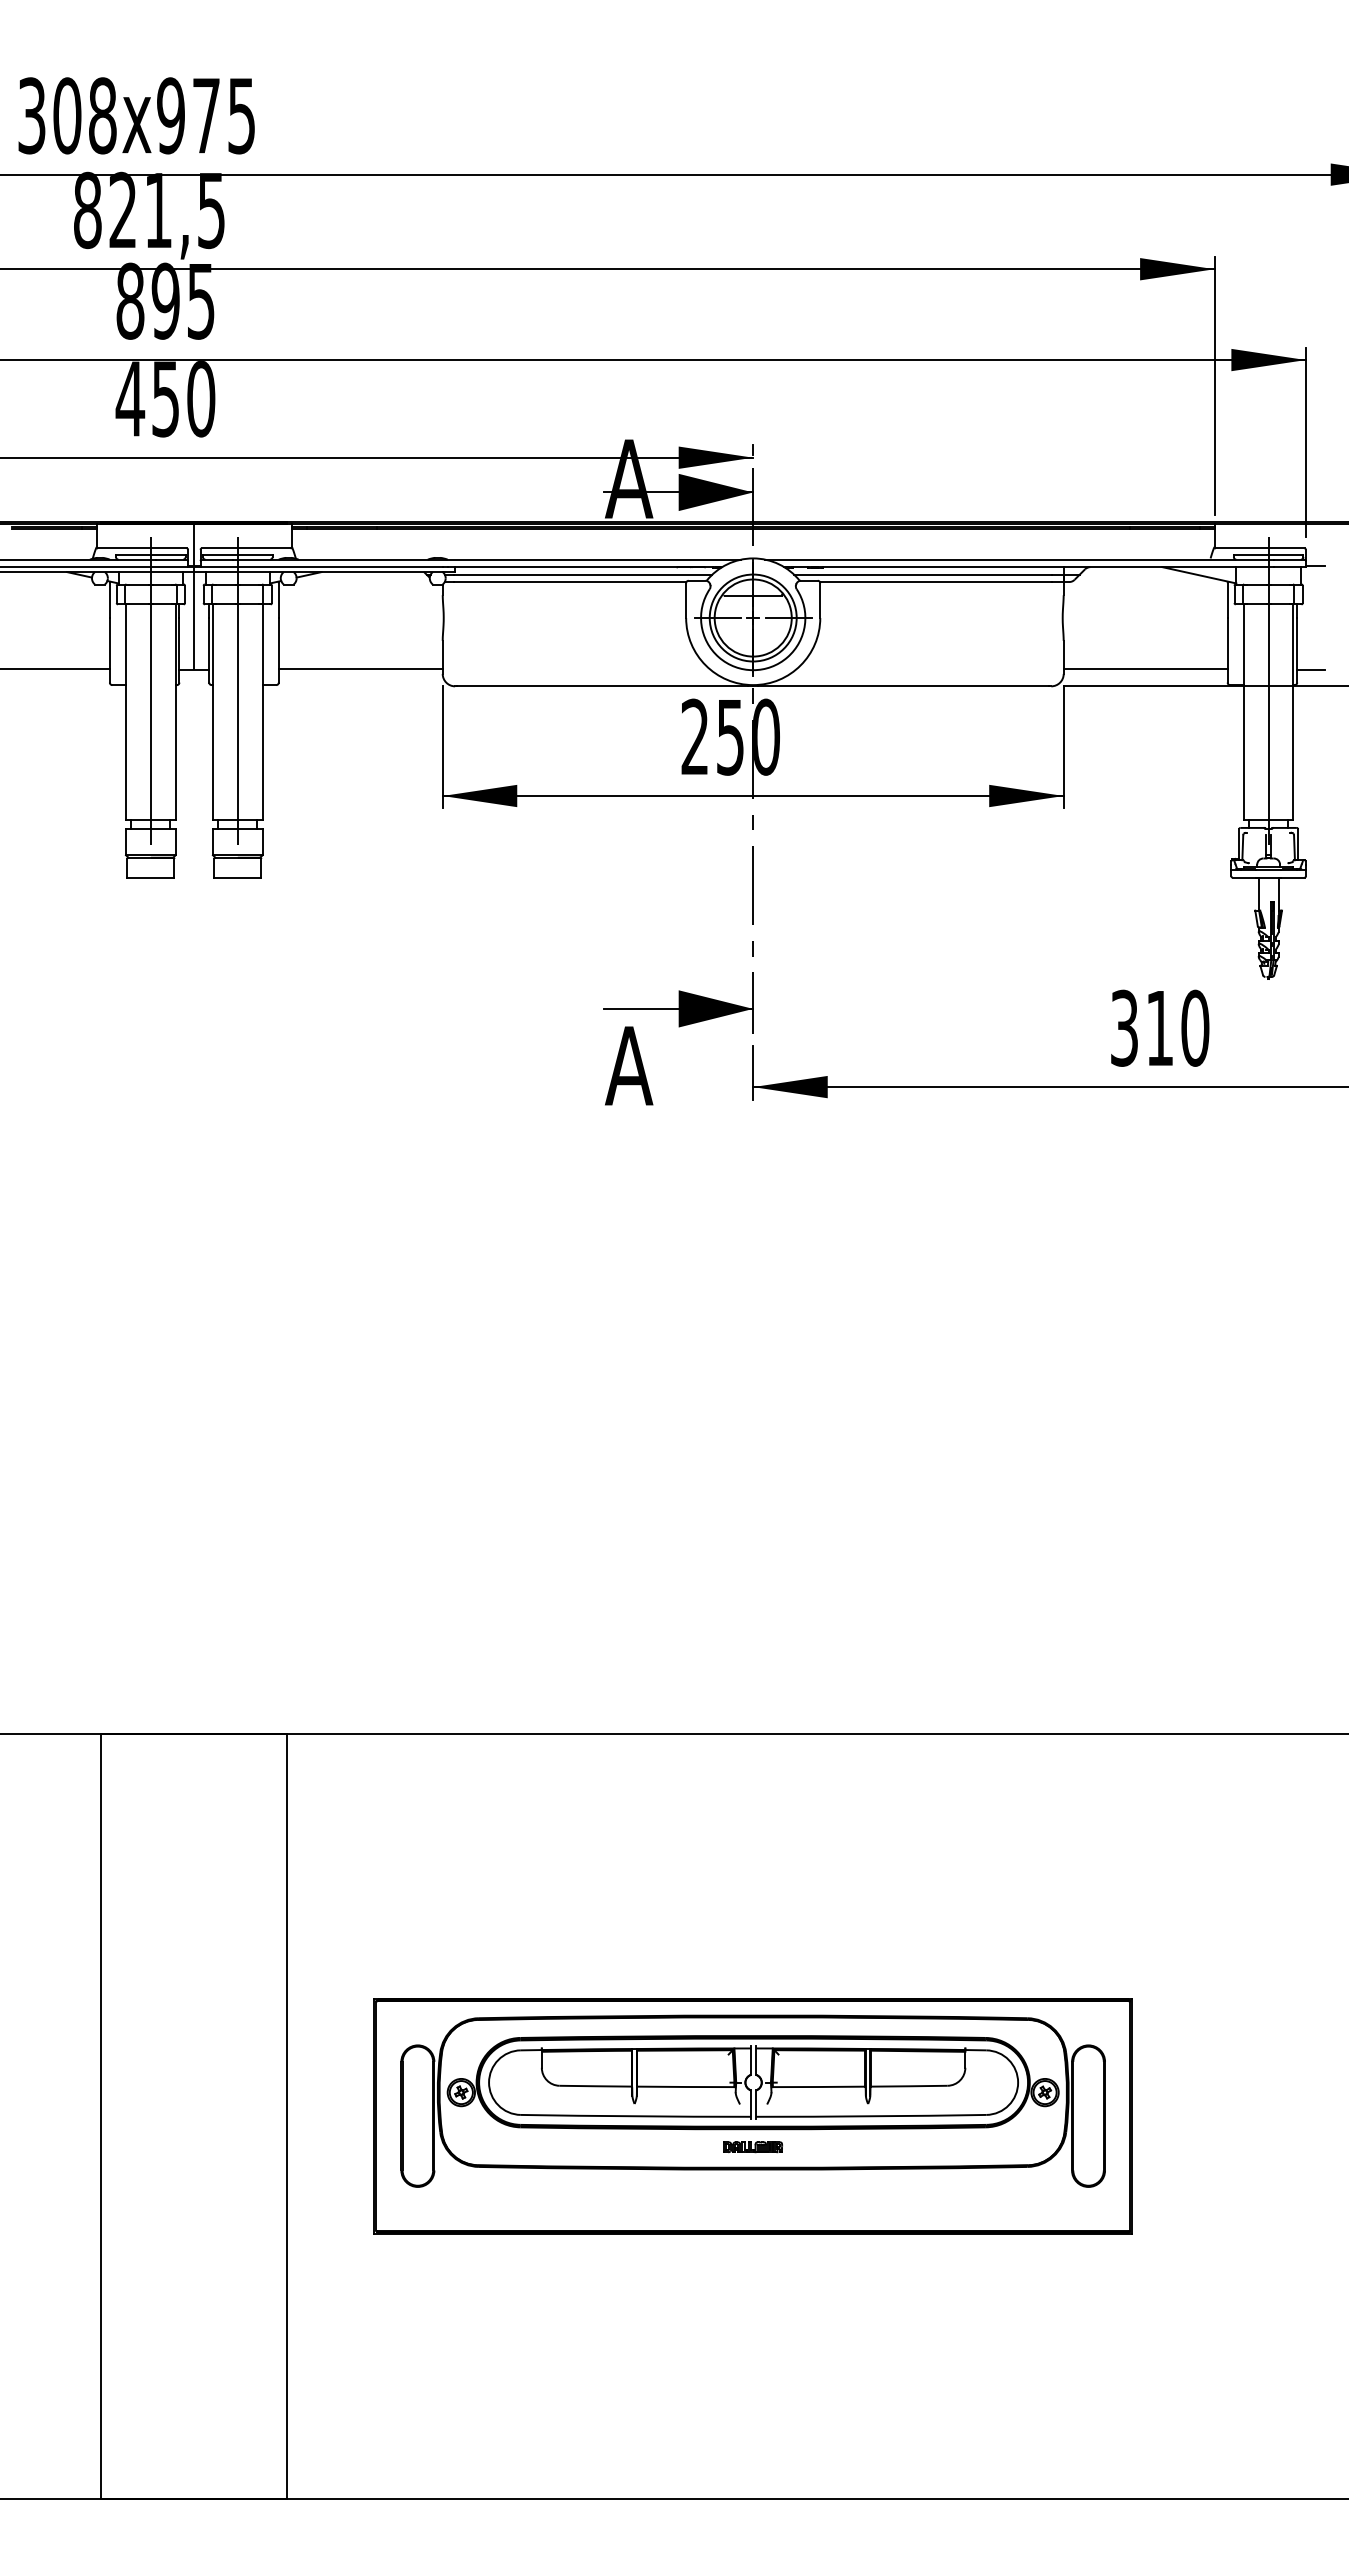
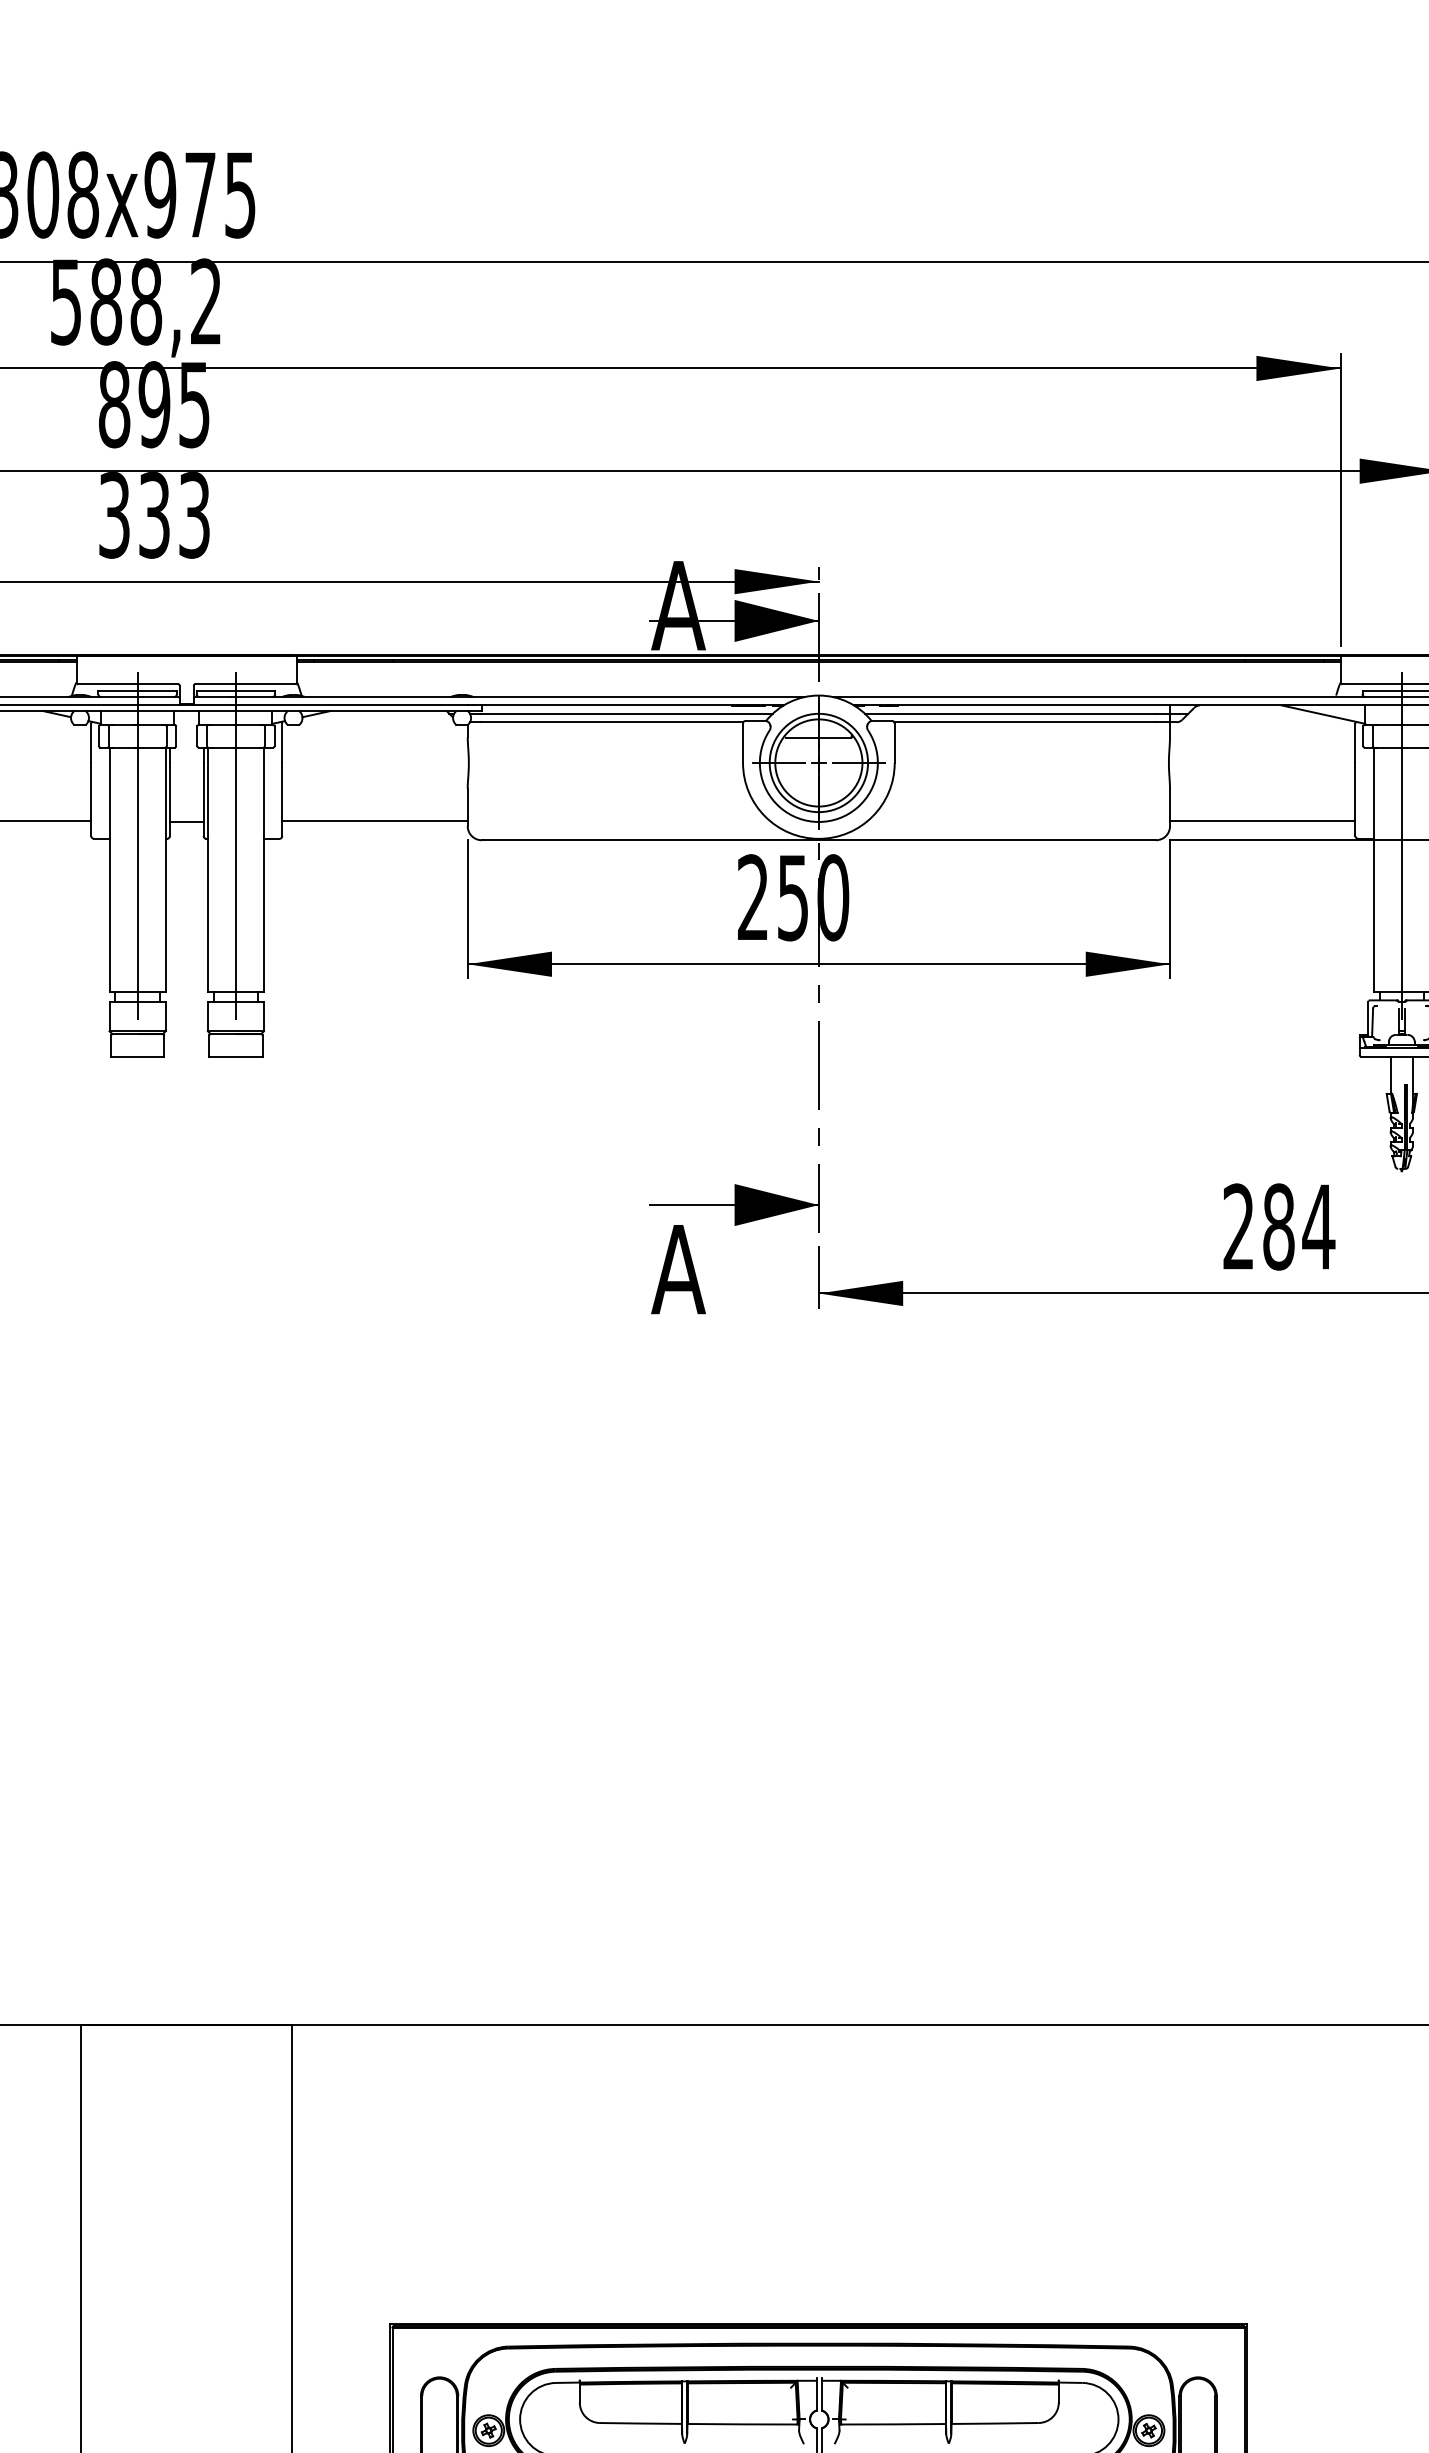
text: (149, 210) -> (136, 302), 821,5 -> 588,2
text: (165, 399) -> (154, 515), 450 -> 333
line: (194, 596) -> (186, 738), removed
text: (1160, 1027) -> (1279, 1226), 310 -> 284

